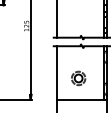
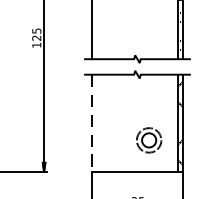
line: (57, 73) -> (92, 124), solid -> dashed
part: (78, 78) -> (148, 140), moved

